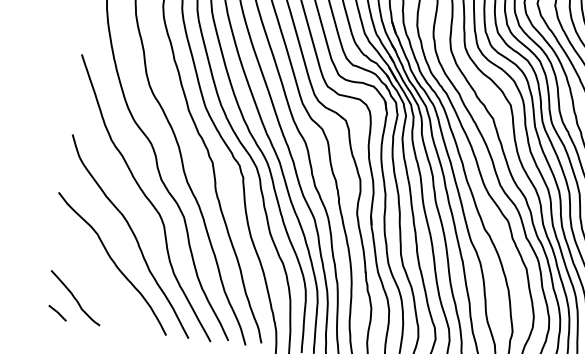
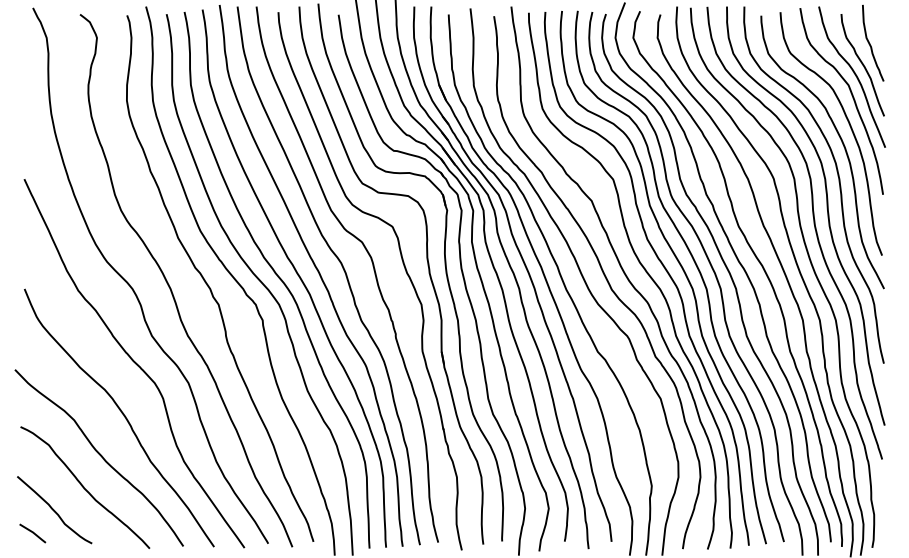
curve: (99, 284) -> (84, 487), added

